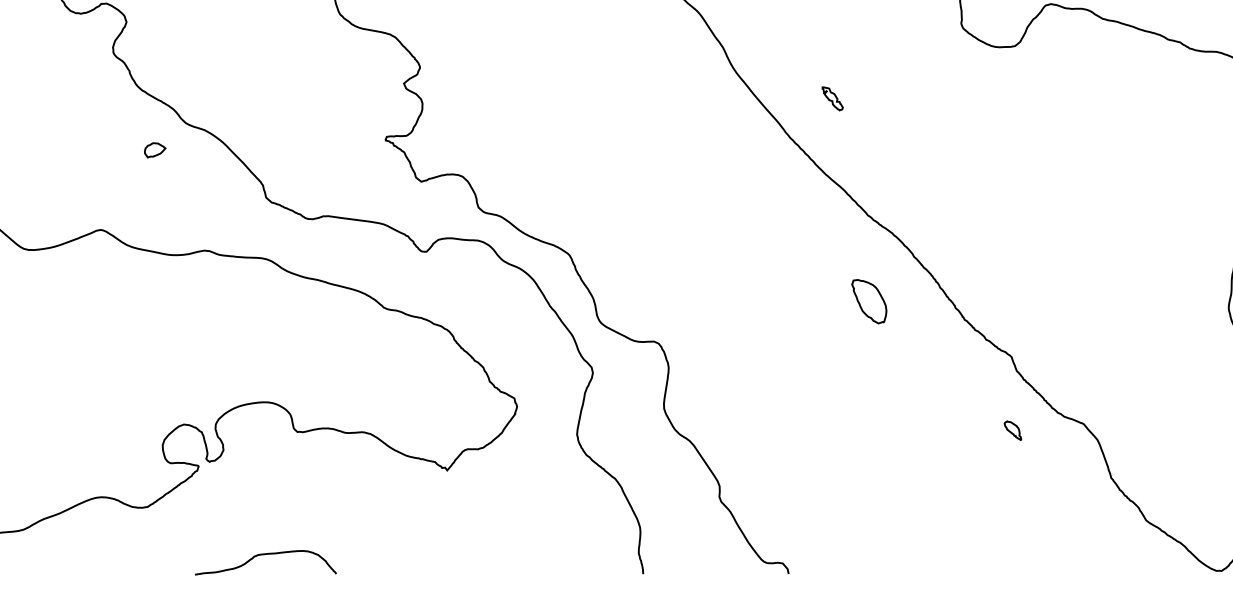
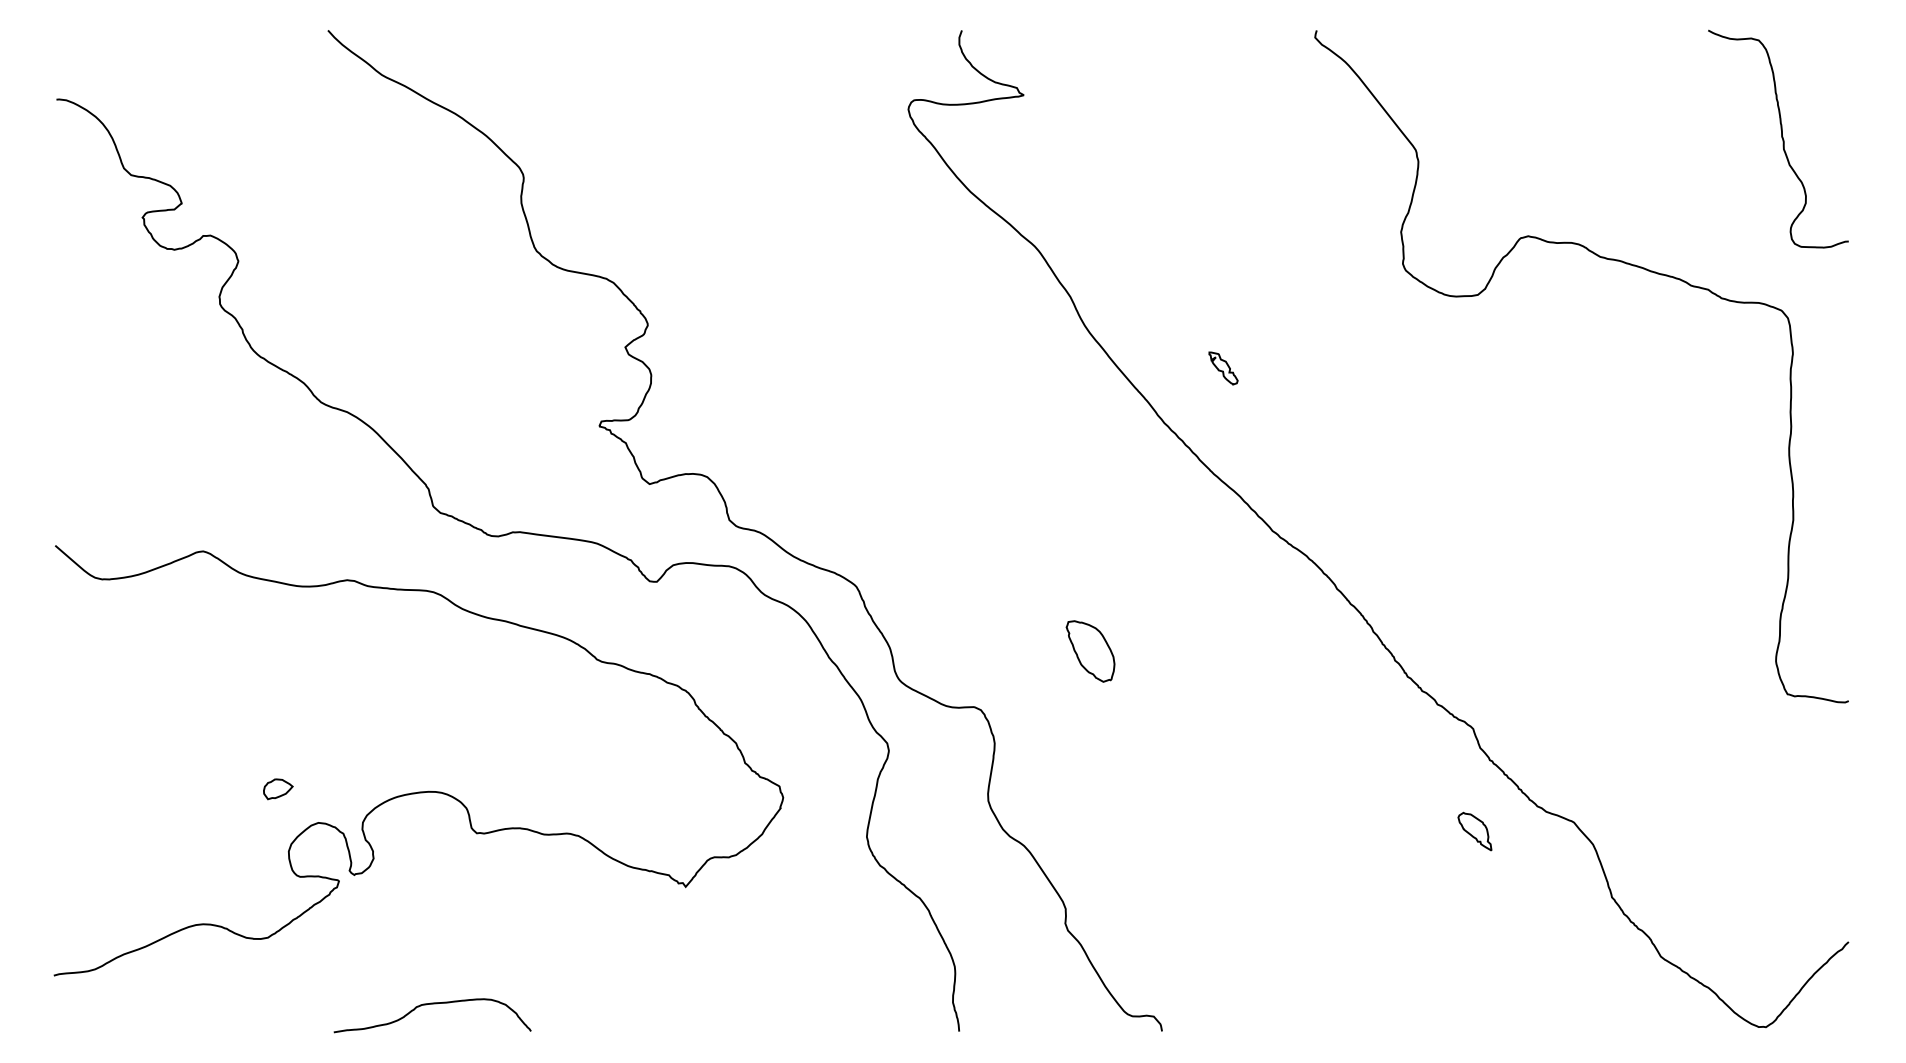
part: (155, 150) -> (278, 789), moved
part: (869, 301) -> (1090, 651), moved
part: (1012, 430) -> (1474, 831), size x1.43

